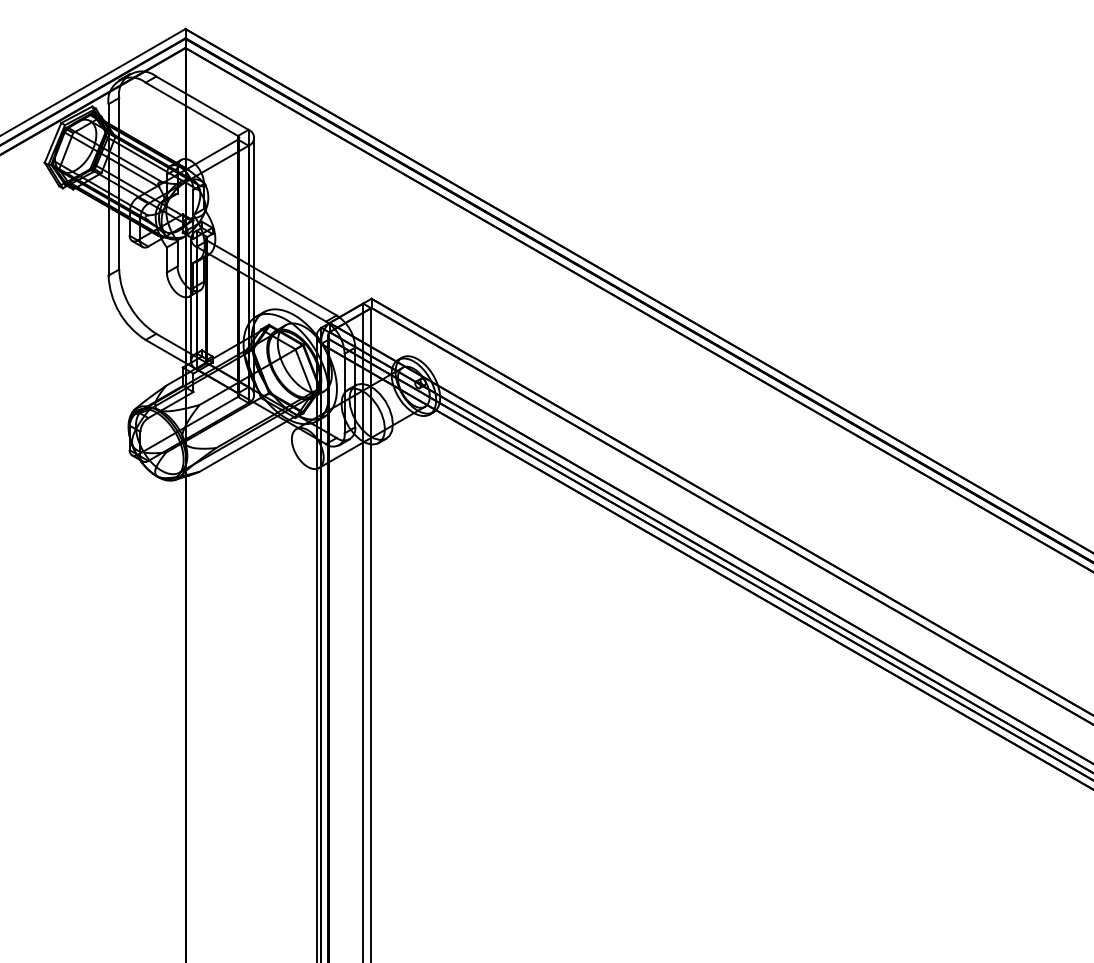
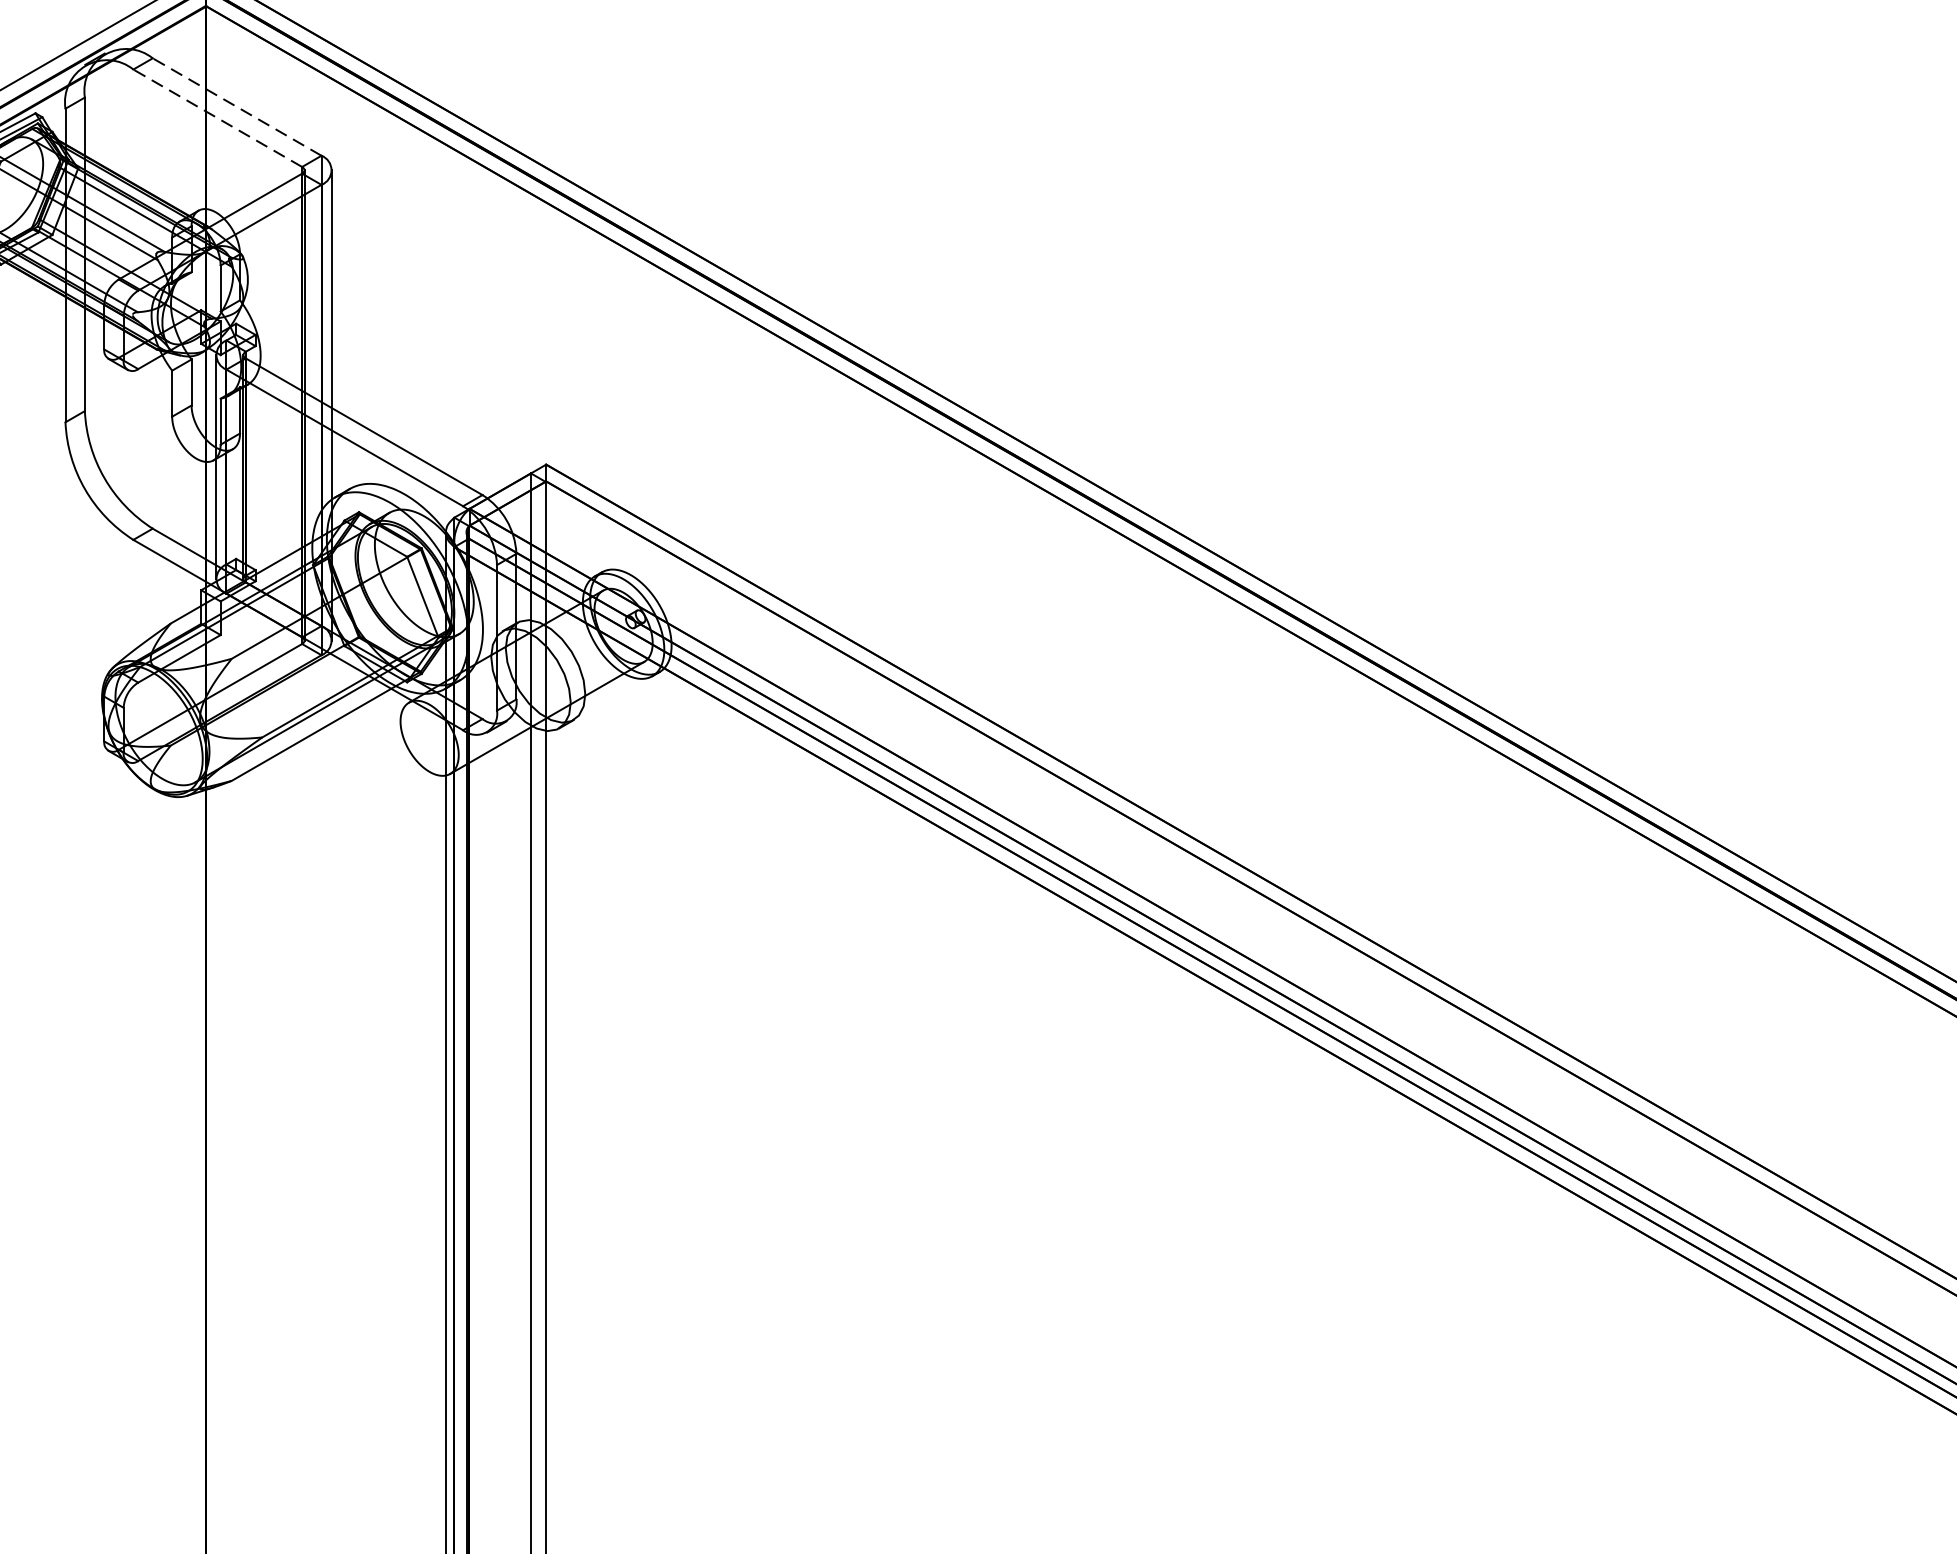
line: (202, 102) -> (237, 105), solid -> dashed
line: (191, 109) -> (217, 118), solid -> dashed

